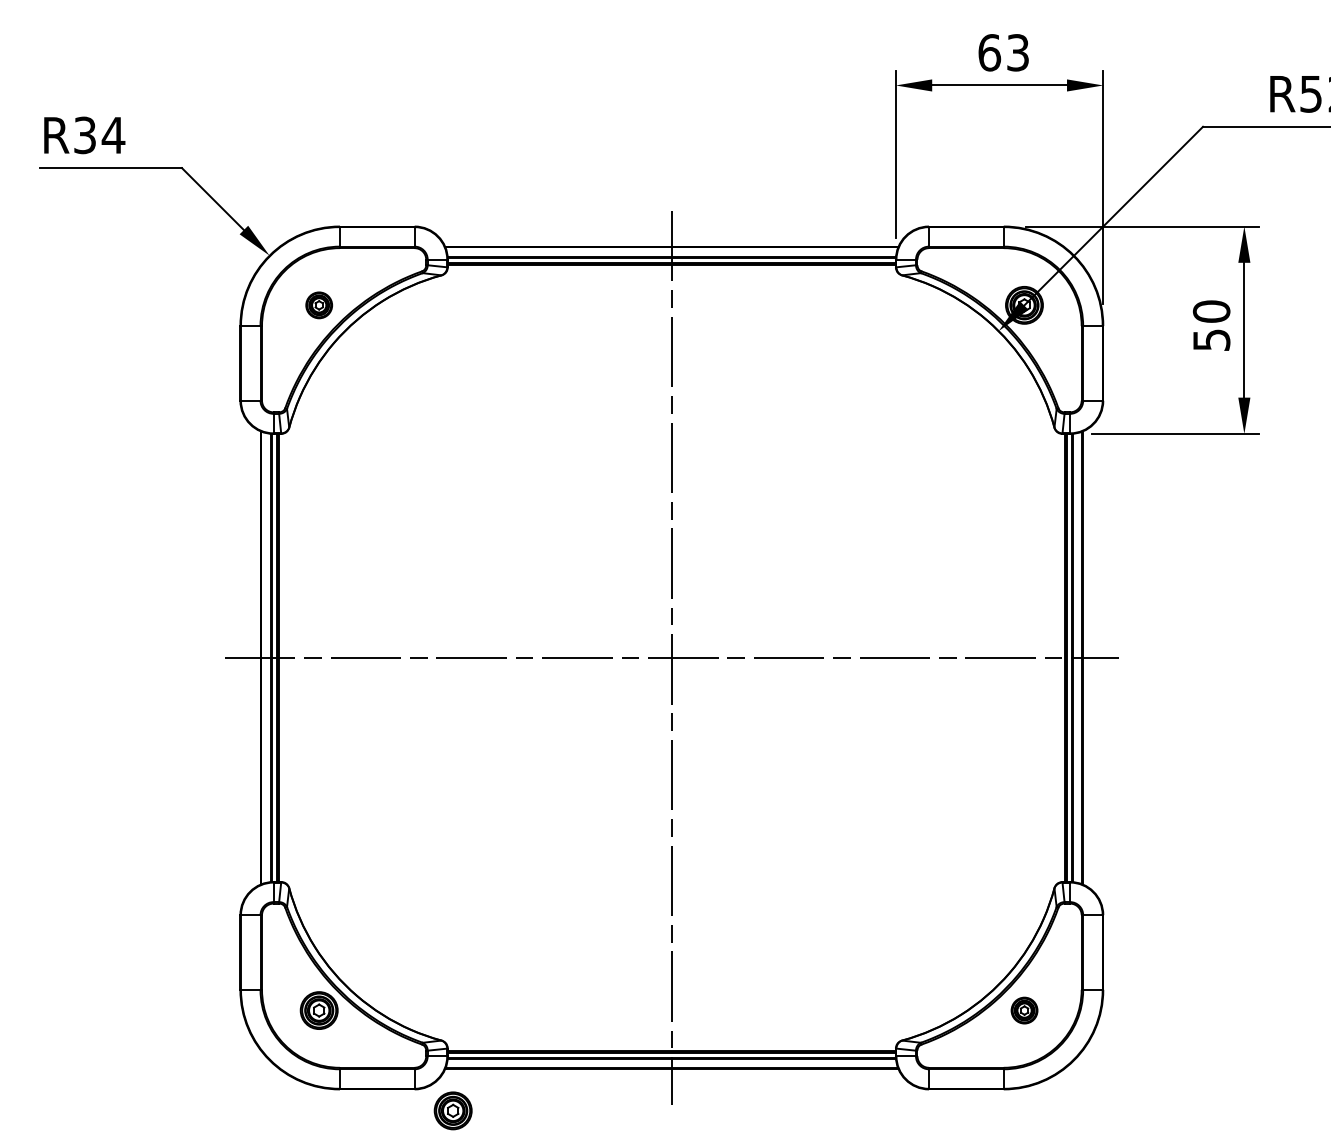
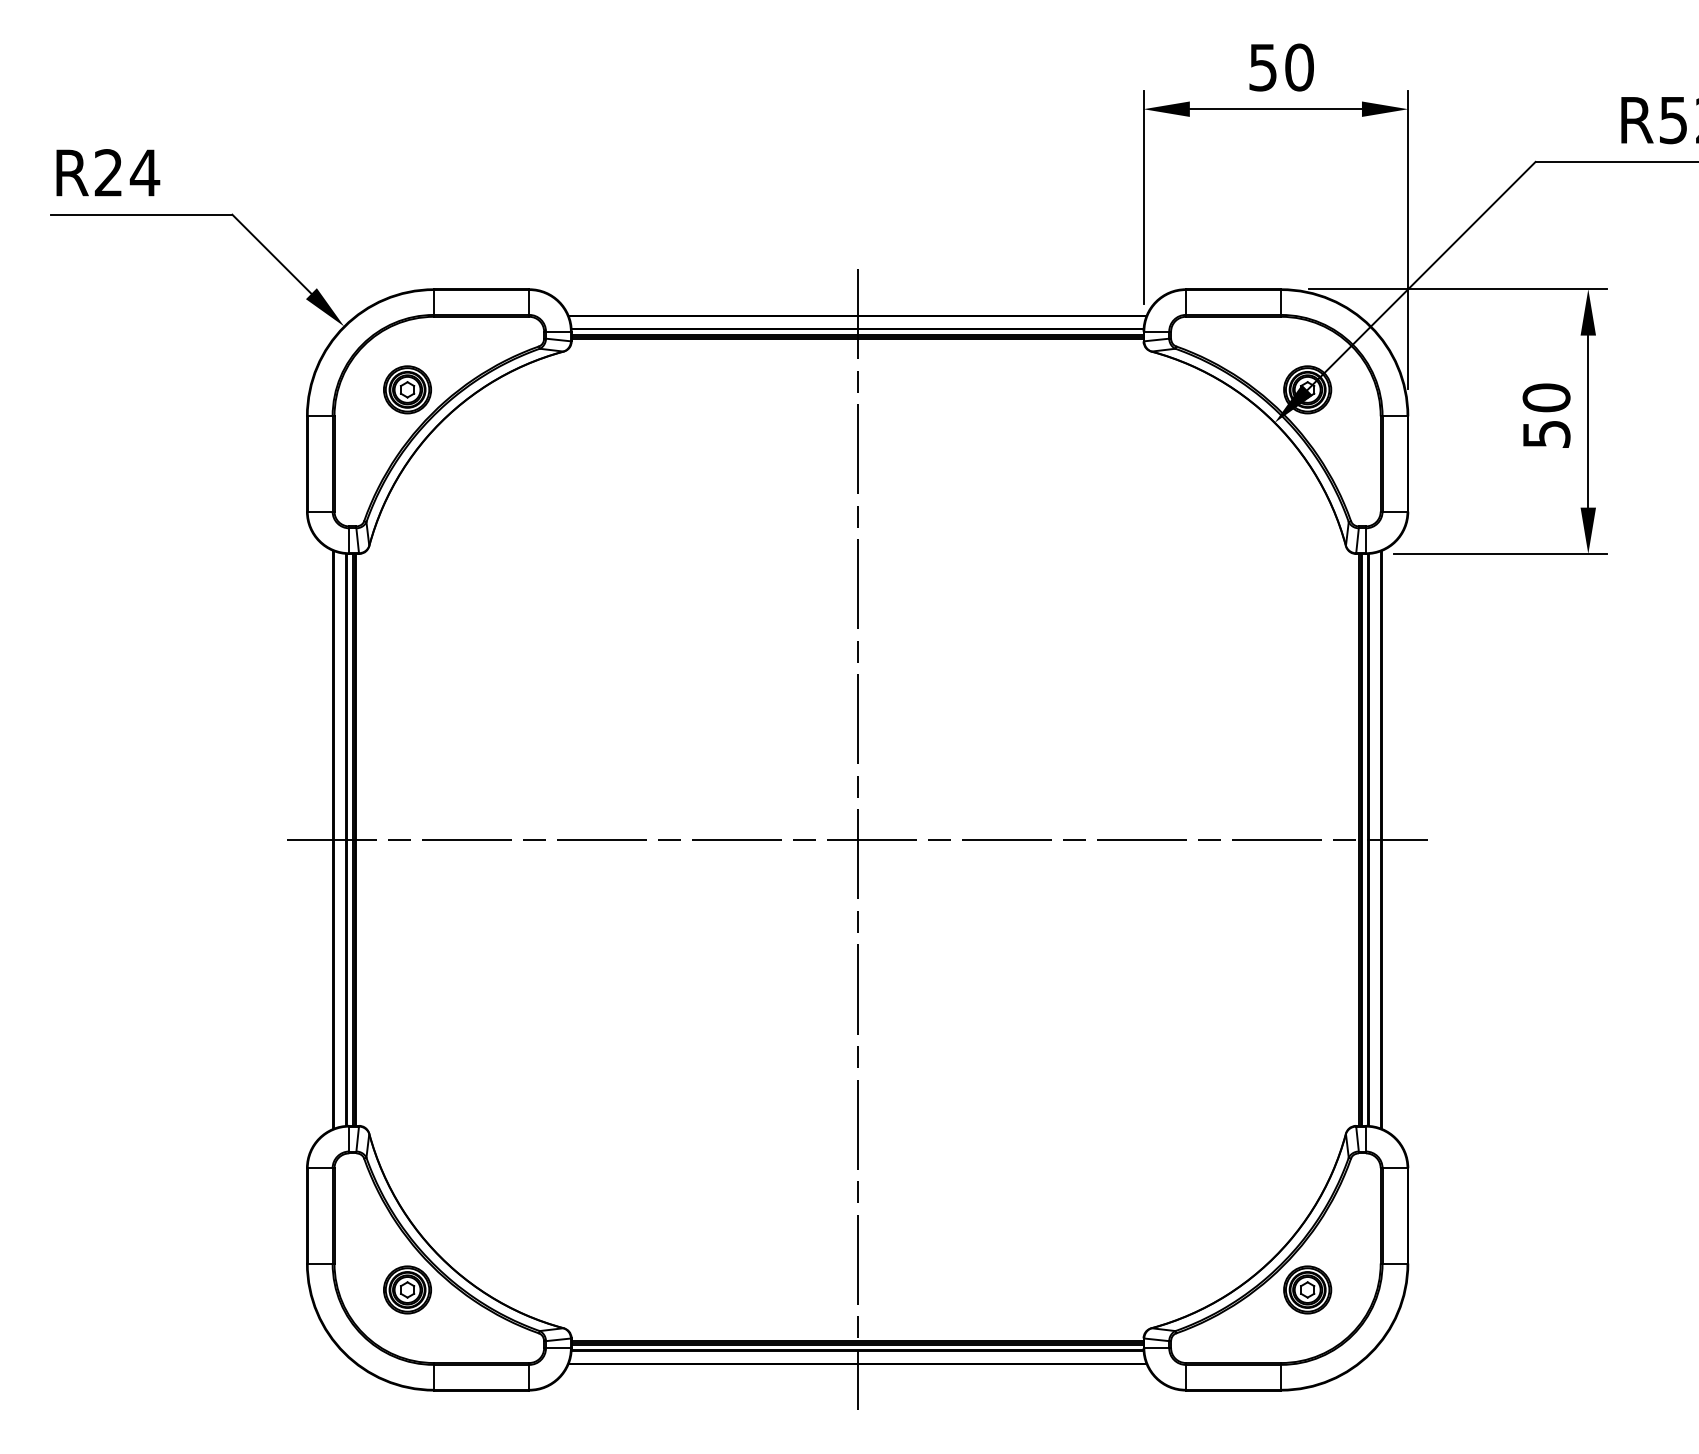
text: (1003, 52) -> (1281, 67), 63 -> 50
text: (84, 135) -> (108, 172), R34 -> R24
part: (319, 305) -> (407, 389), size x1.43
part: (1024, 1010) -> (1307, 1289), size x1.43
part: (453, 1110) -> (578, 1417), removed

